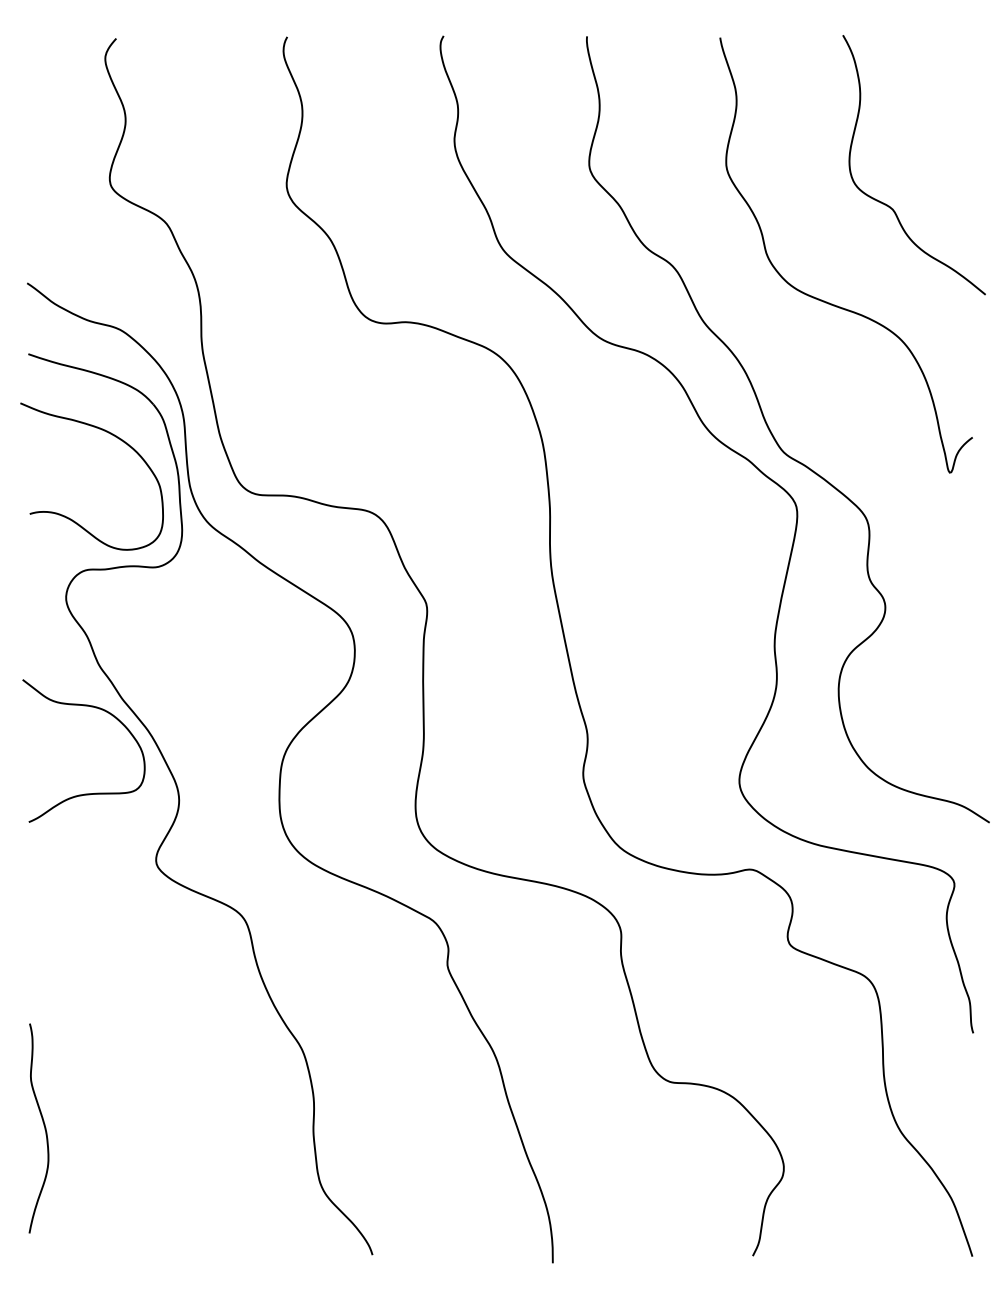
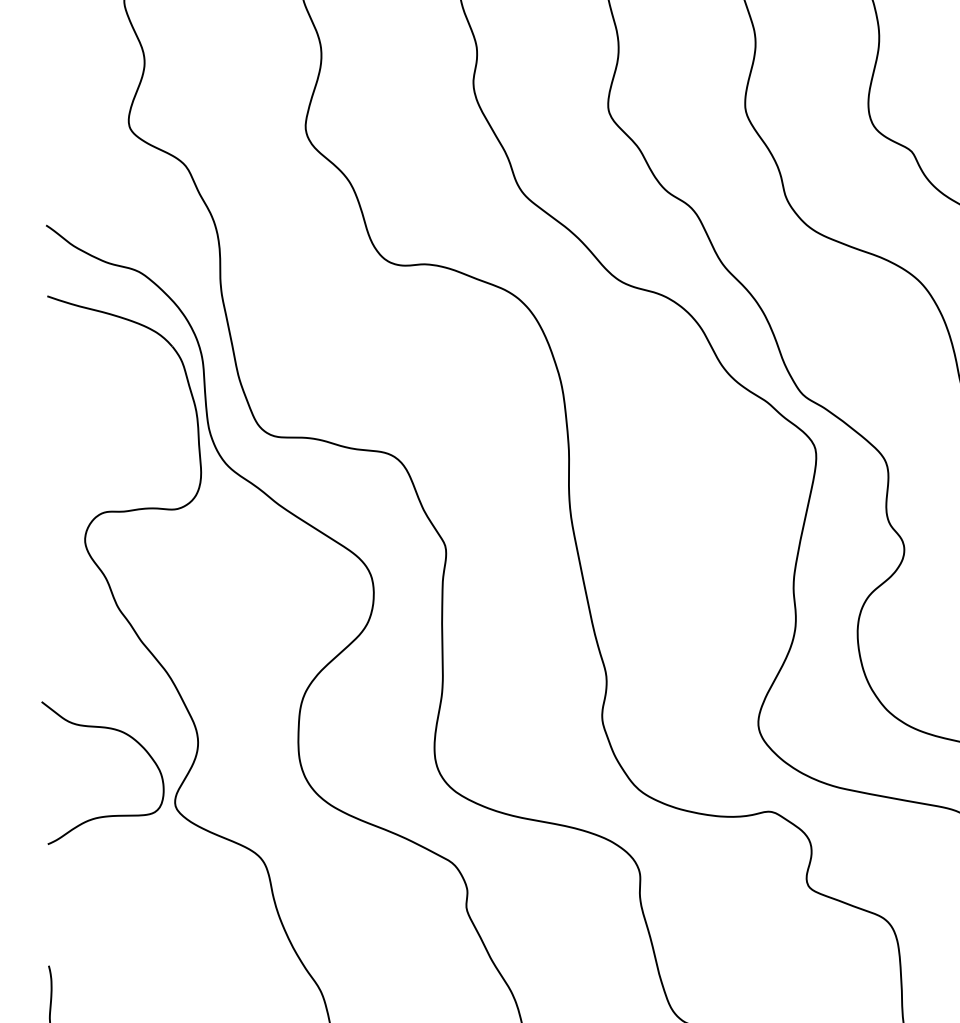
curve: (115, 437) -> (134, 379), removed
curve: (84, 793) -> (103, 815), moved

